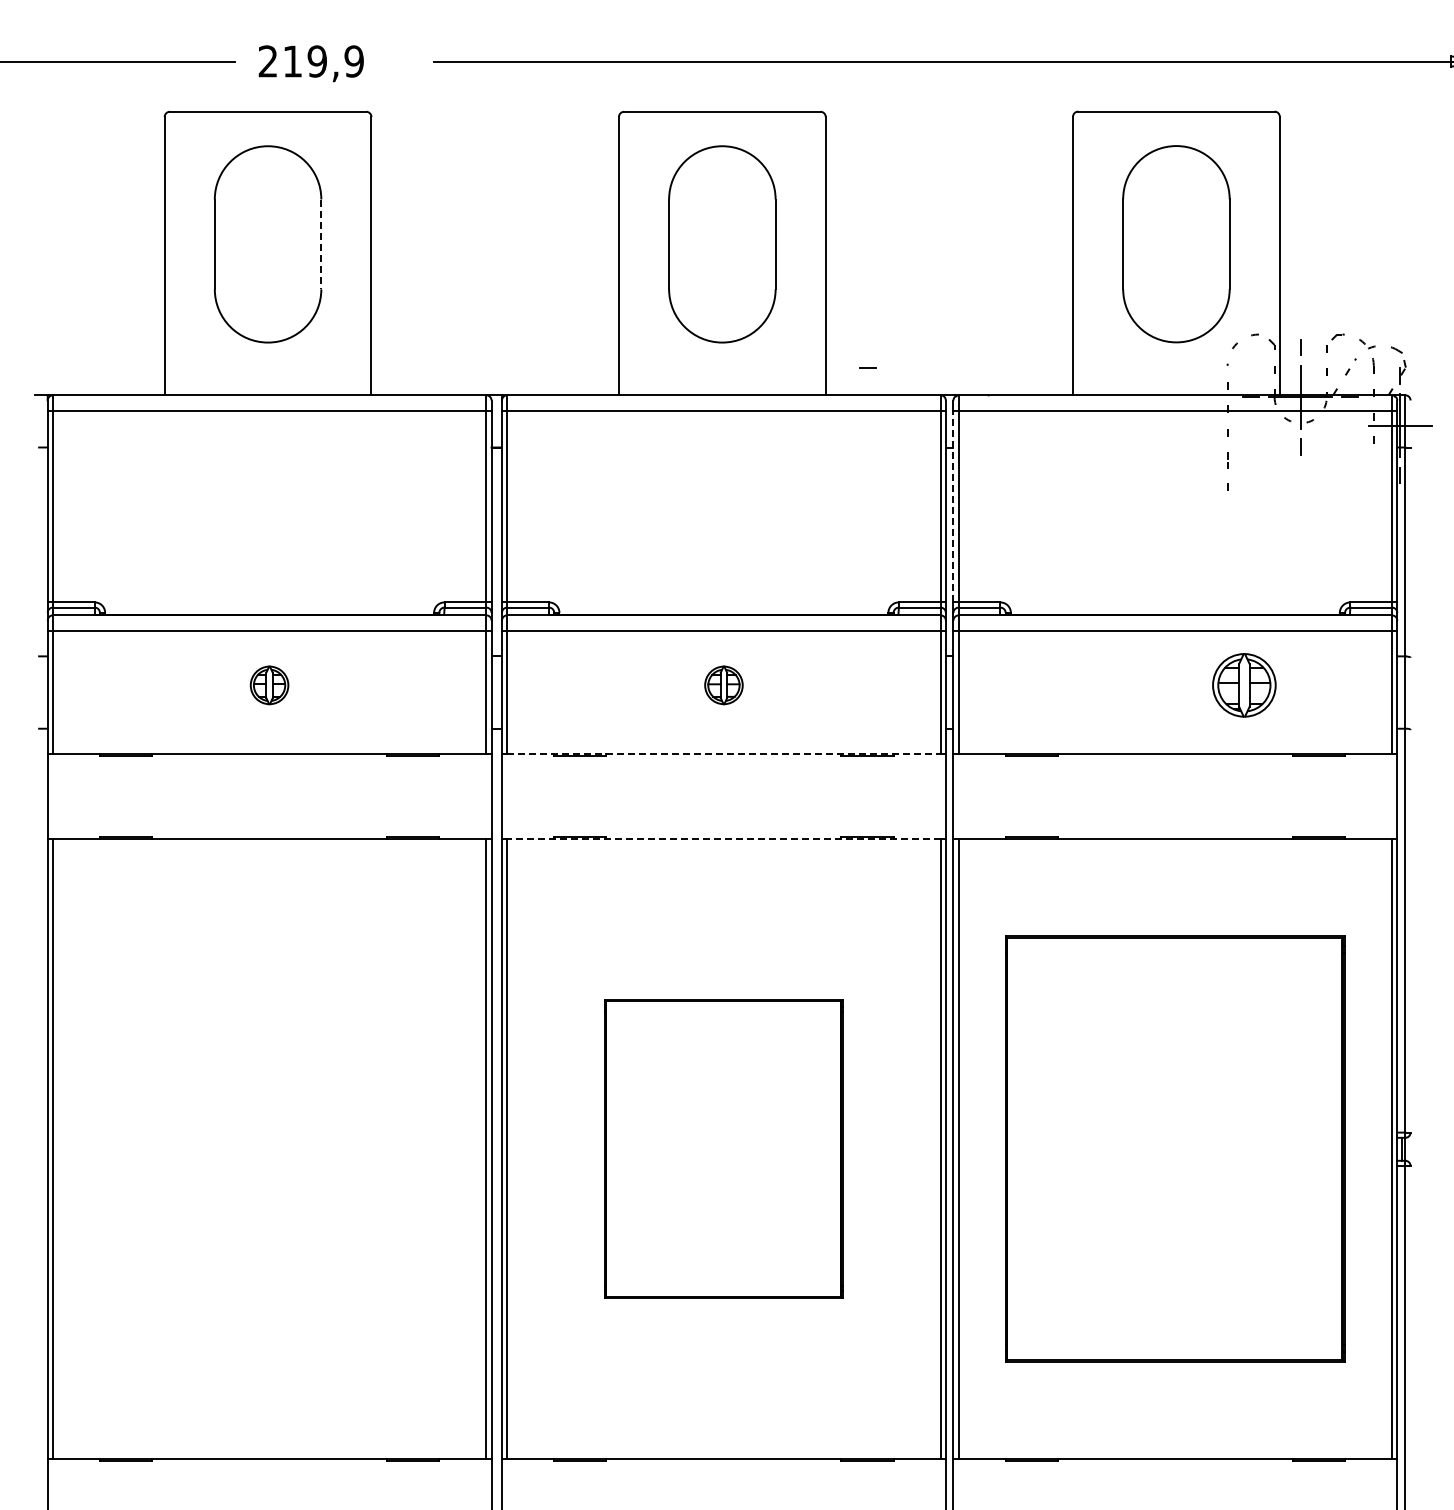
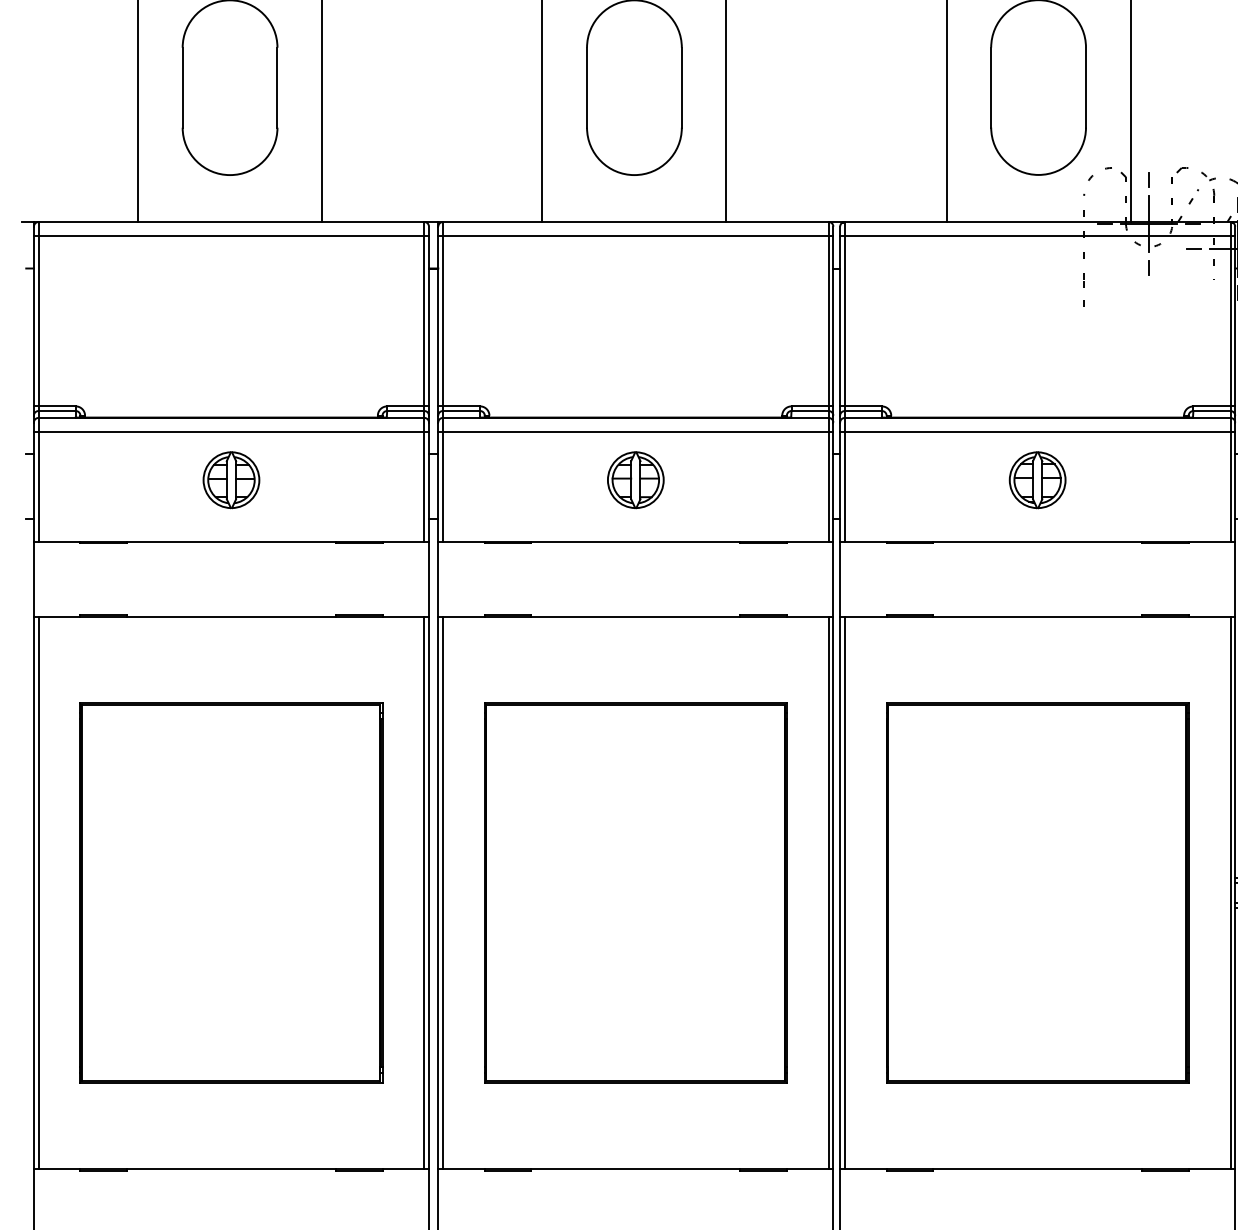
line: (321, 244) -> (277, 87), dashed -> solid
line: (867, 367) -> (1193, 248), moved
line: (953, 506) -> (840, 321), dashed -> solid
part: (269, 685) -> (231, 480), size x1.67
part: (723, 685) -> (635, 480), size x1.67
part: (1244, 685) -> (1037, 480), moved
line: (723, 754) -> (635, 541), dashed -> solid
line: (723, 838) -> (635, 616), dashed -> solid
part: (269, 1148) -> (231, 892), added
part: (723, 1148) -> (635, 892), size x1.43

